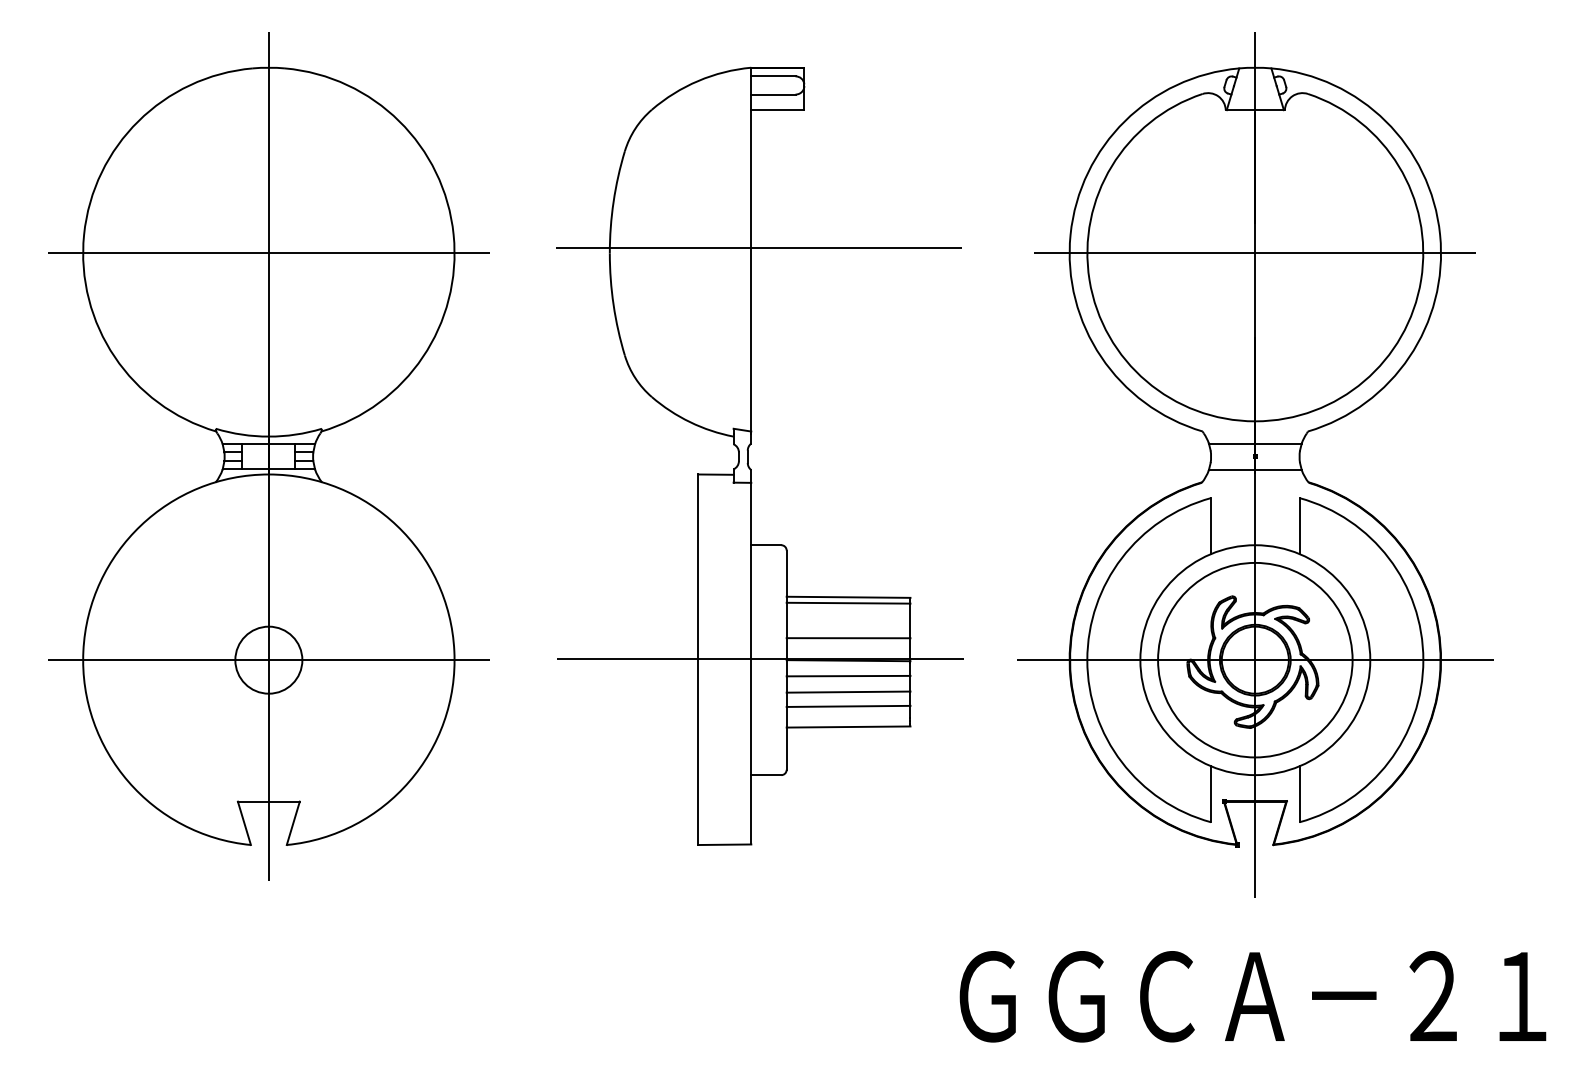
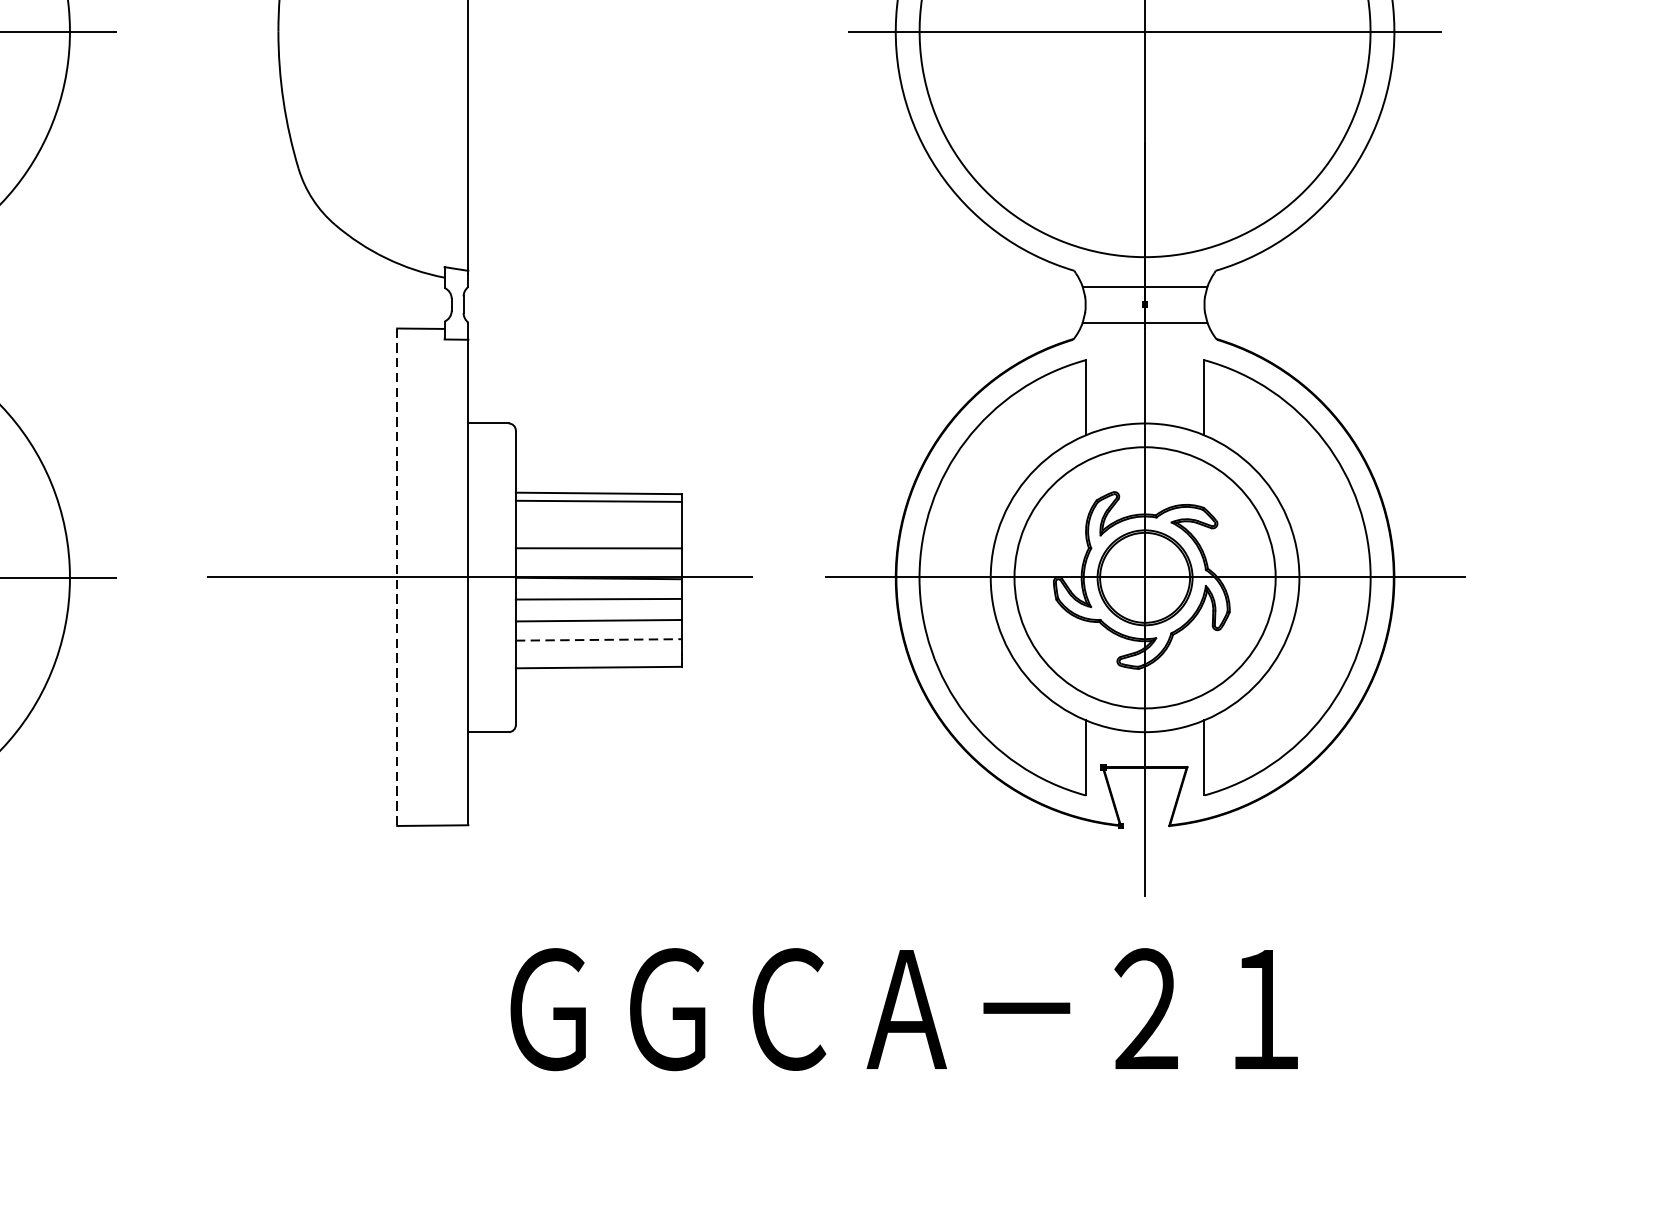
line: (758, 247) -> (478, 23), removed
line: (698, 660) -> (397, 578), solid -> dashed
line: (848, 706) -> (598, 640), solid -> dashed
text: (1252, 996) -> (903, 1009), moved

